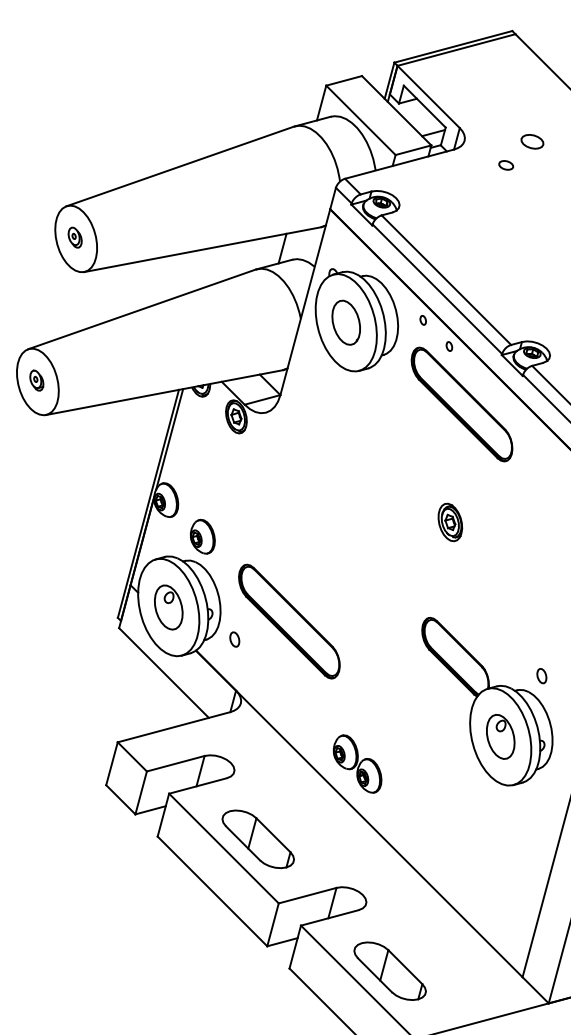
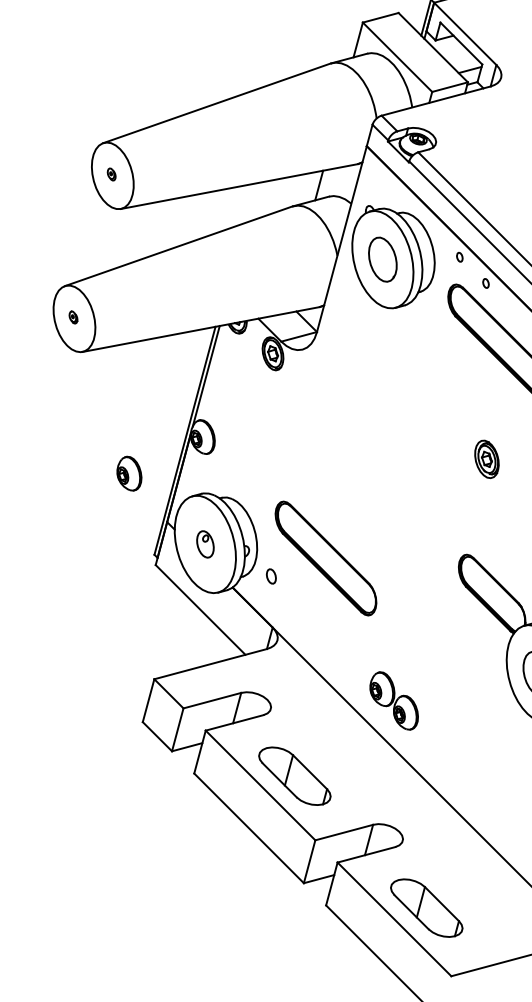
part: (74, 237) -> (111, 174), size x0.6
part: (36, 380) -> (73, 317), size x0.6
part: (202, 536) -> (129, 473), moved
part: (168, 607) -> (205, 544), size x0.6

